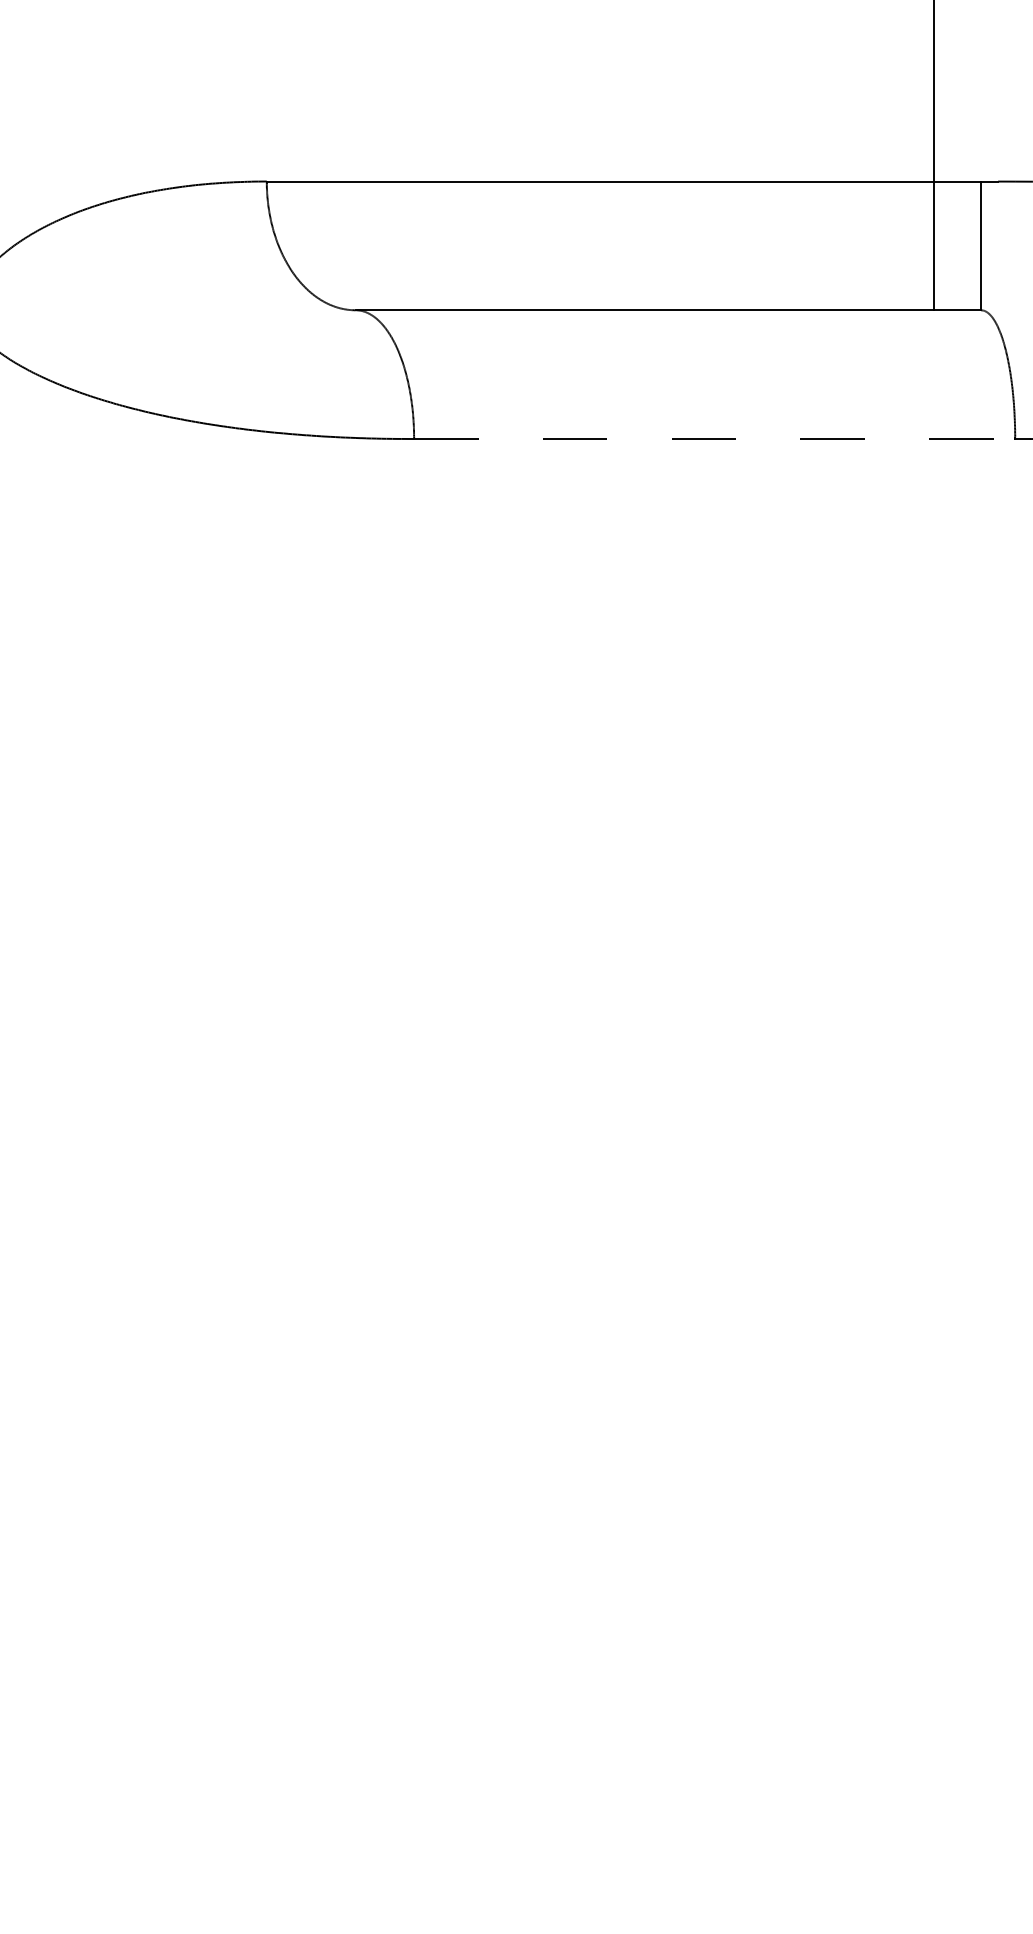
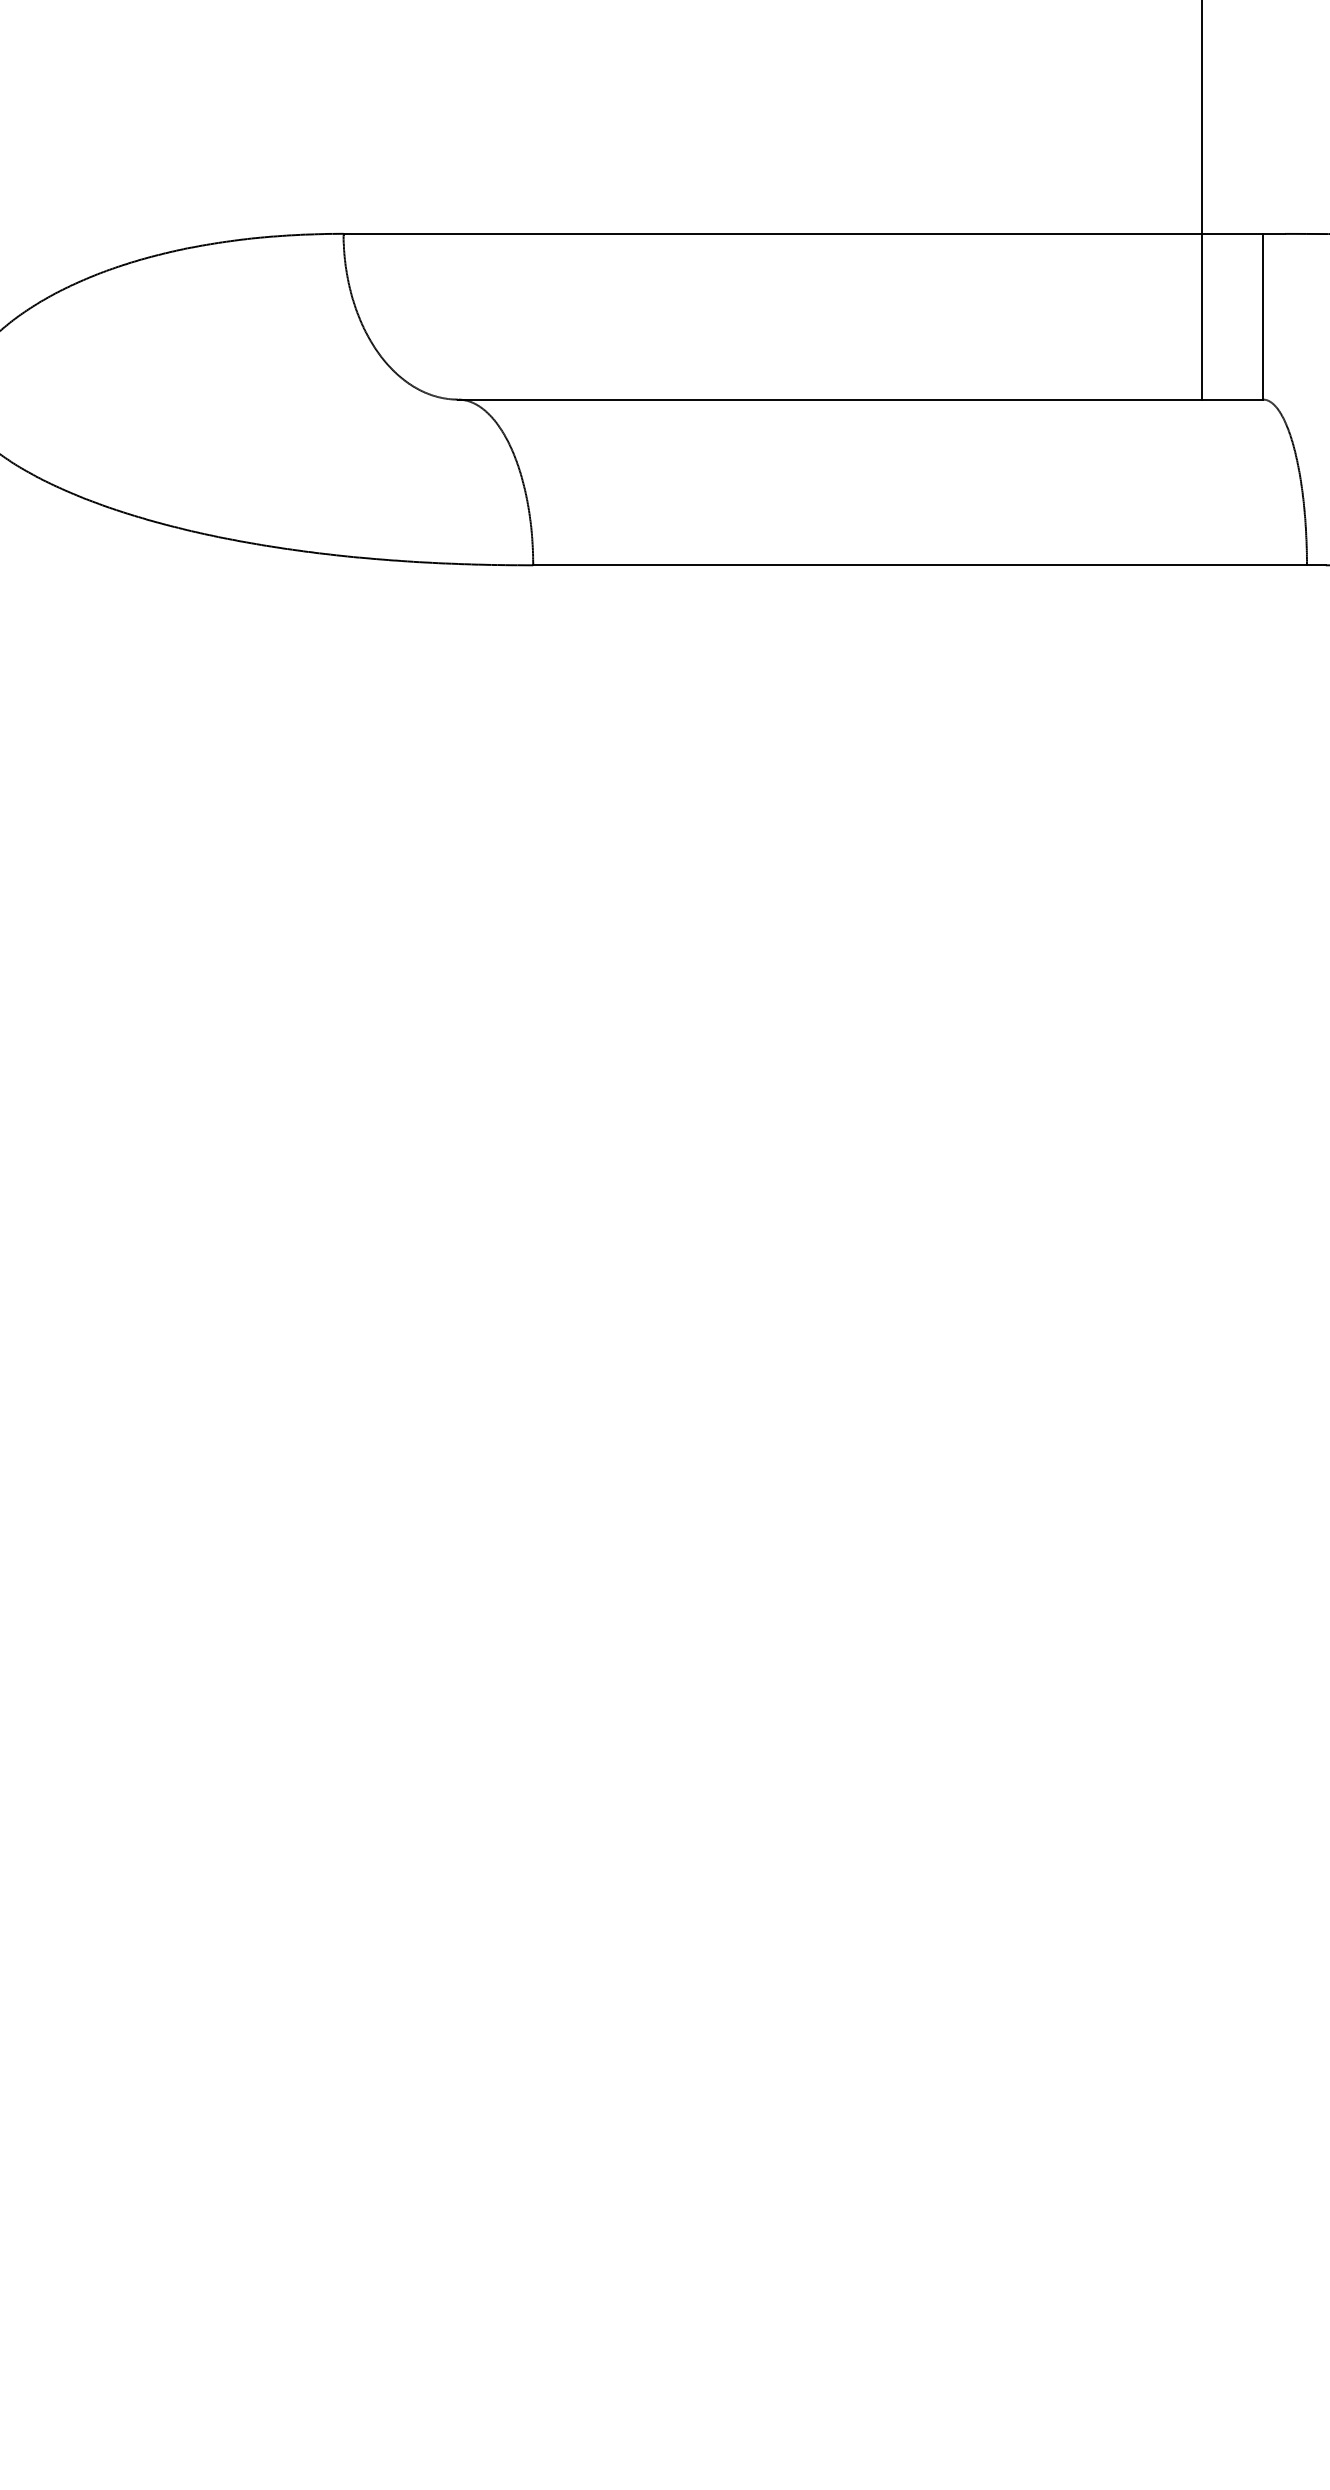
line: (714, 439) -> (920, 565), dashed -> solid

